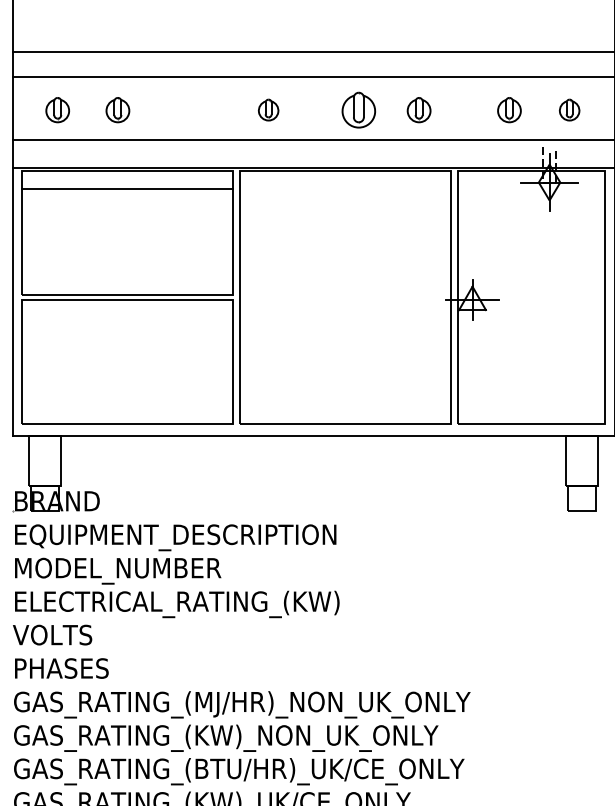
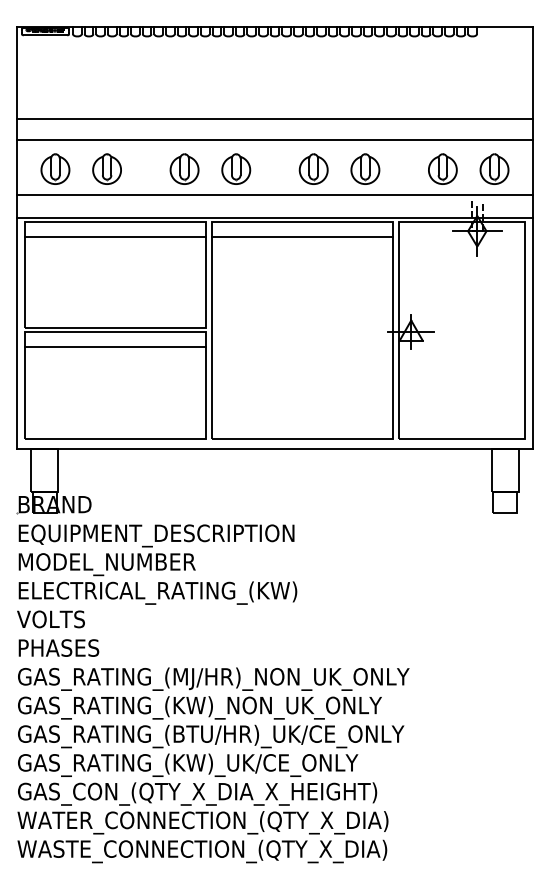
part: (57, 109) -> (55, 168), size x1.43
part: (117, 109) -> (106, 168), size x1.43
part: (208, 109) -> (184, 168), added
part: (268, 109) -> (236, 168), size x1.67
part: (419, 109) -> (365, 168), size x1.43
part: (508, 109) -> (442, 168), size x1.43
part: (569, 109) -> (494, 168), size x1.67
line: (344, 188) -> (301, 236), added
line: (126, 318) -> (114, 347), added

